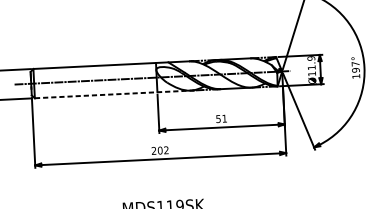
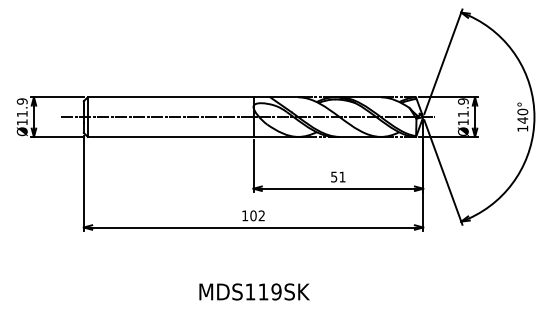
text: (355, 66) -> (522, 115), 197° -> 140°
line: (114, 94) -> (195, 136), dashed -> solid
text: (154, 150) -> (245, 215), 202 -> 102

